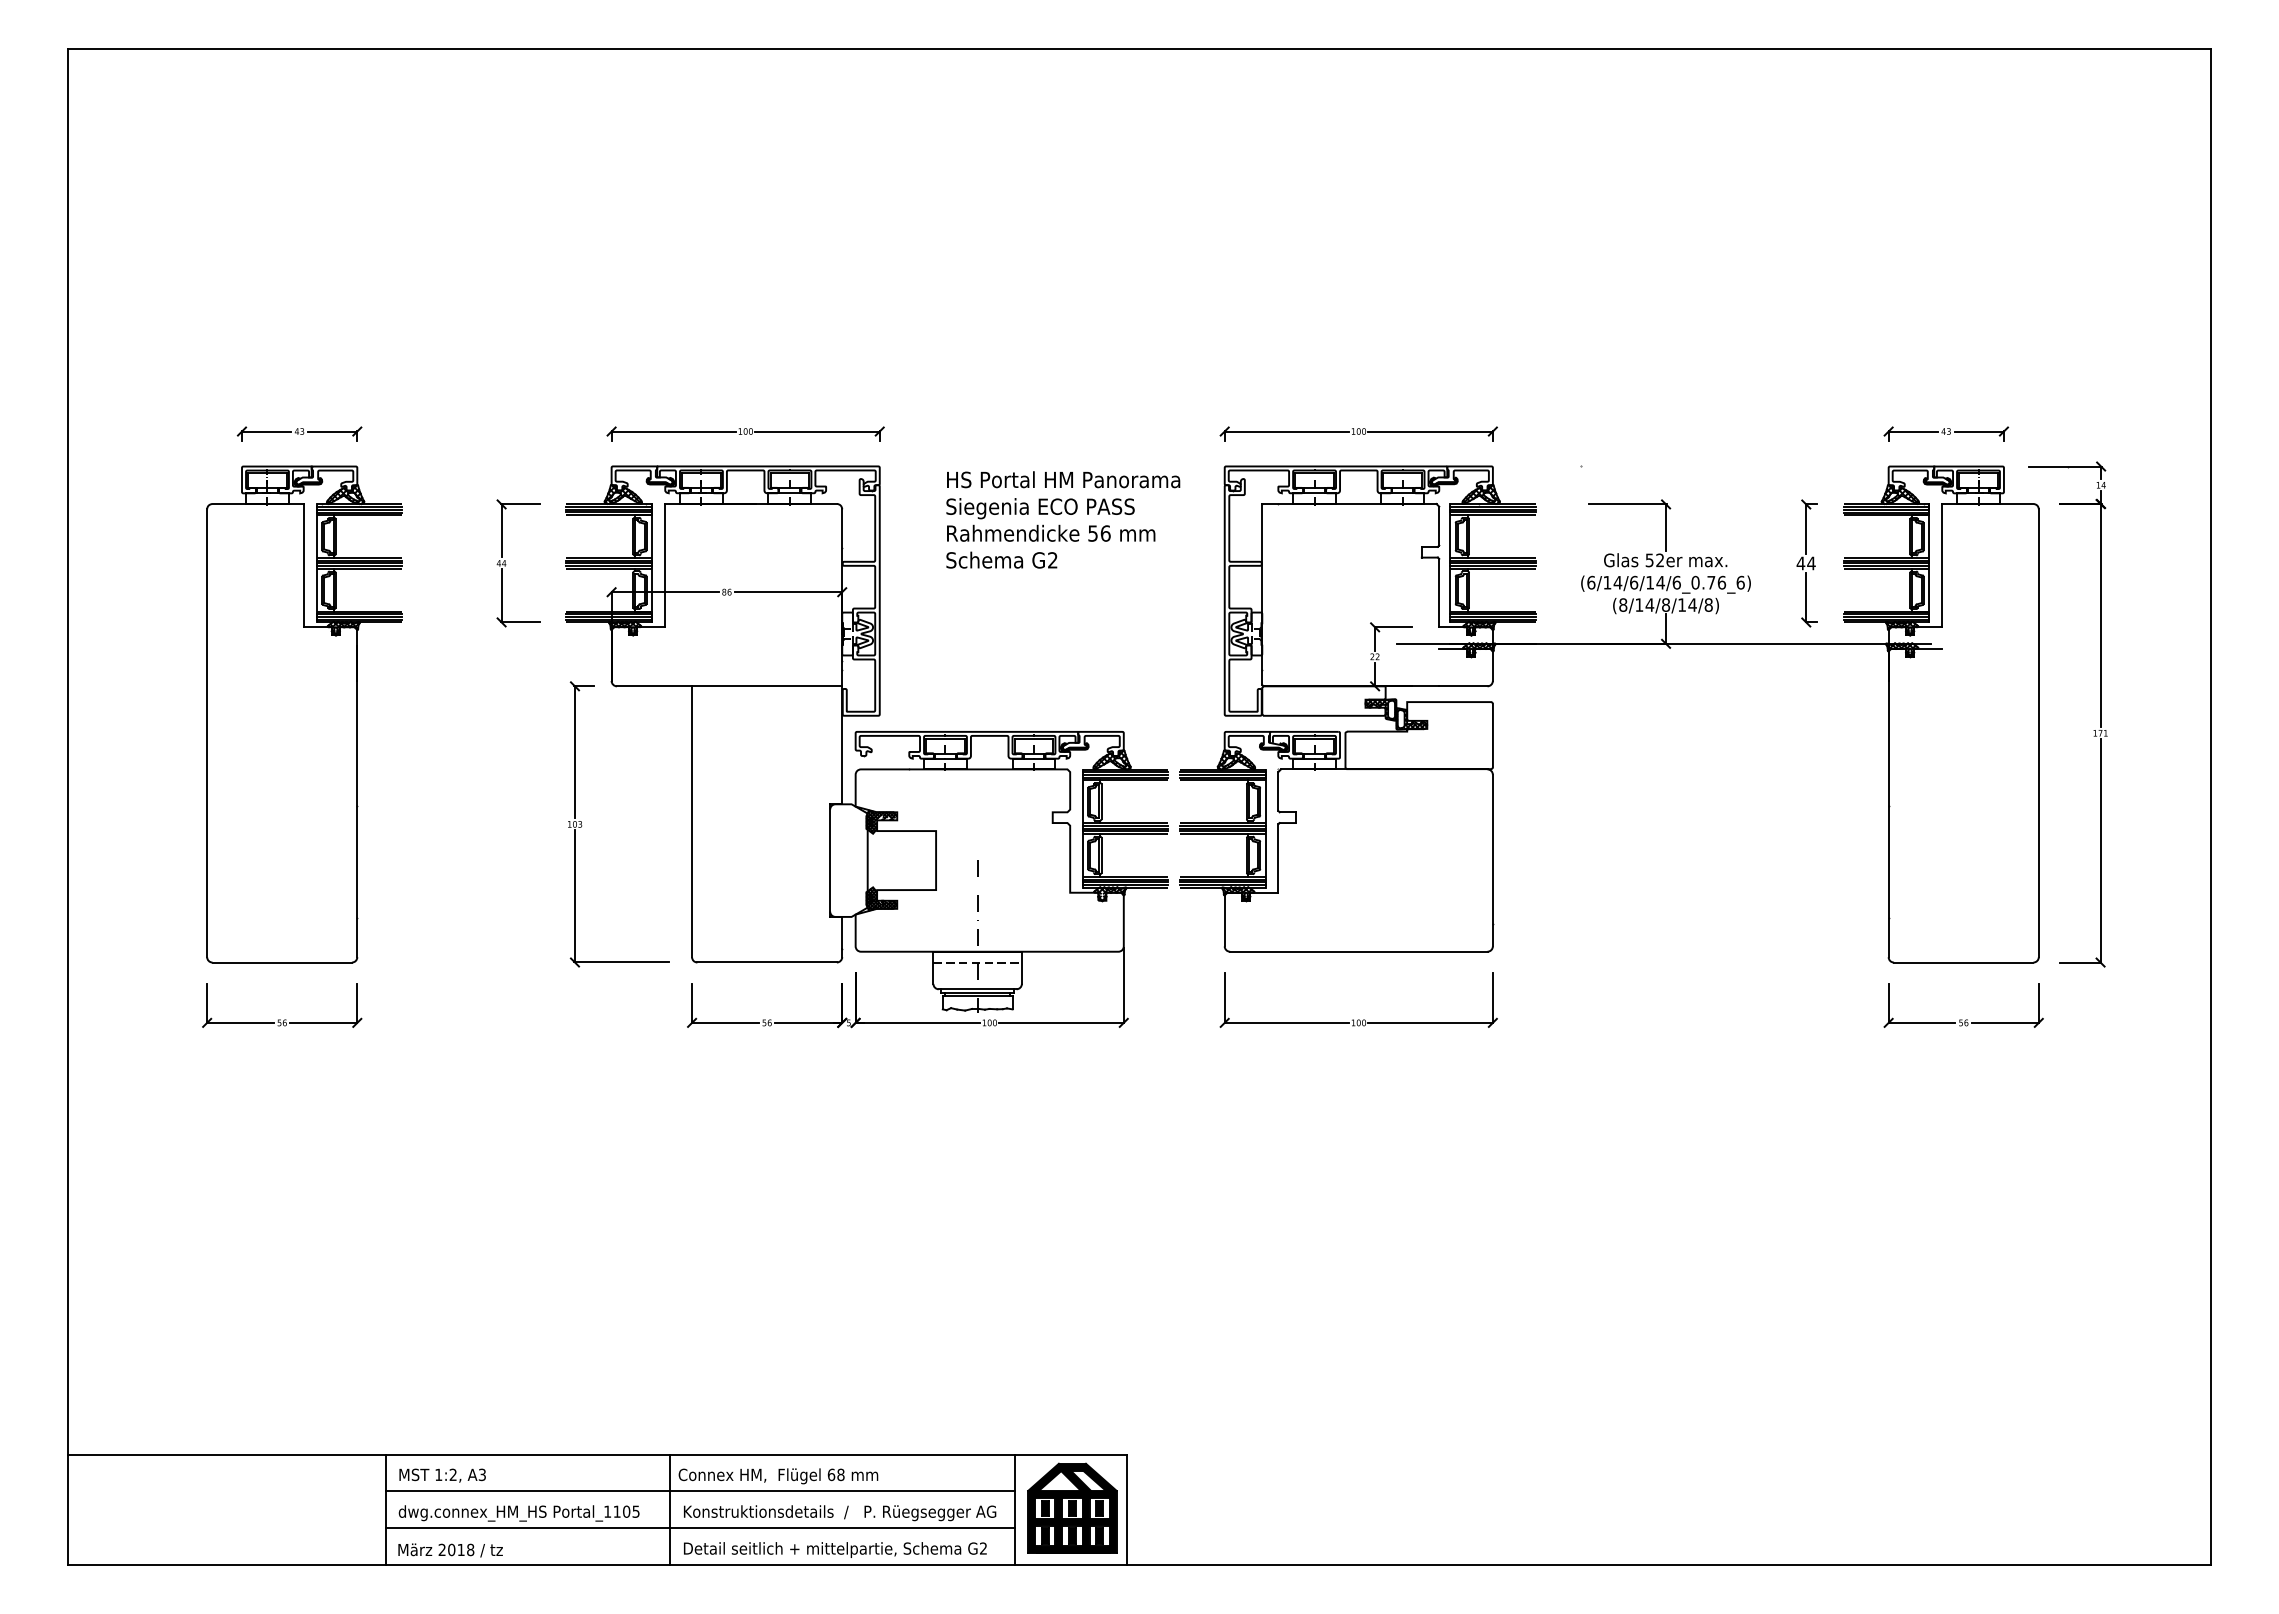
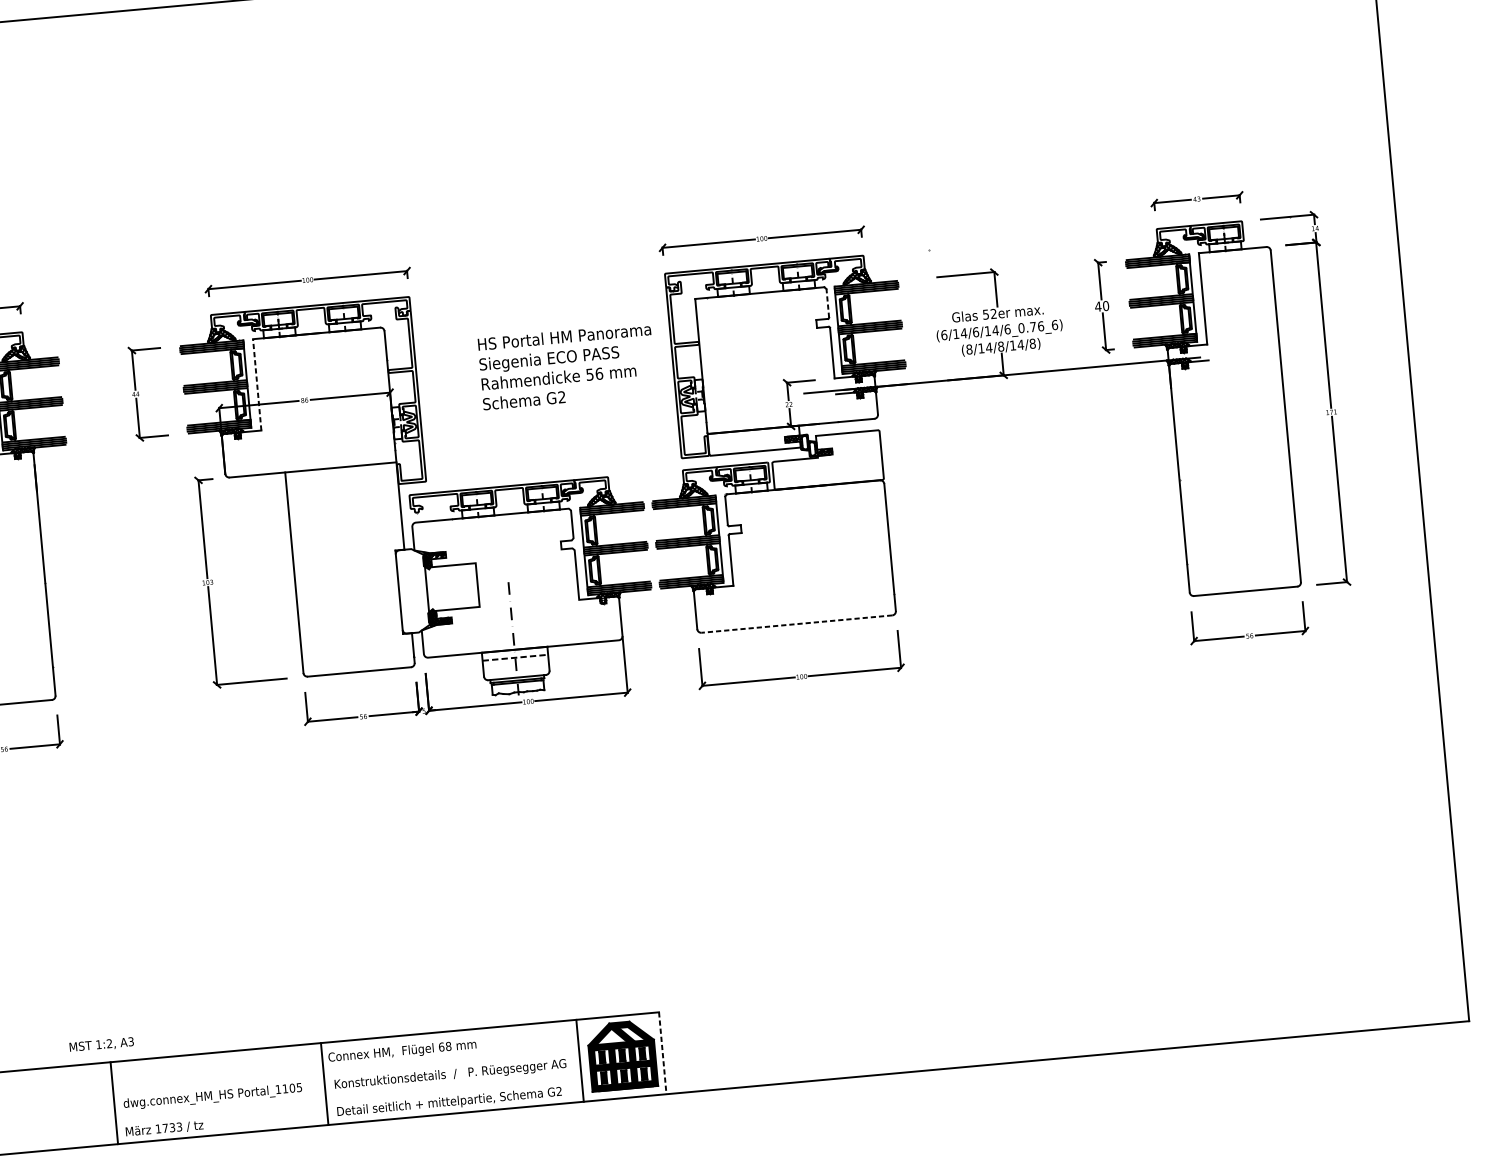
text: (1063, 519) -> (567, 366), moved
line: (1439, 525) -> (827, 302), solid -> dashed
text: (1811, 563) -> (1106, 306), 44 -> 40
line: (665, 565) -> (257, 384), solid -> dashed
line: (1358, 951) -> (796, 623), solid -> dashed
text: (442, 1475) -> (101, 1044), moved
line: (700, 1490) -> (345, 1067), removed
line: (1126, 1510) -> (662, 1053), solid -> dashed
line: (700, 1527) -> (348, 1094), removed
text: (456, 1549) -> (168, 1127), 2018 -> 1733

